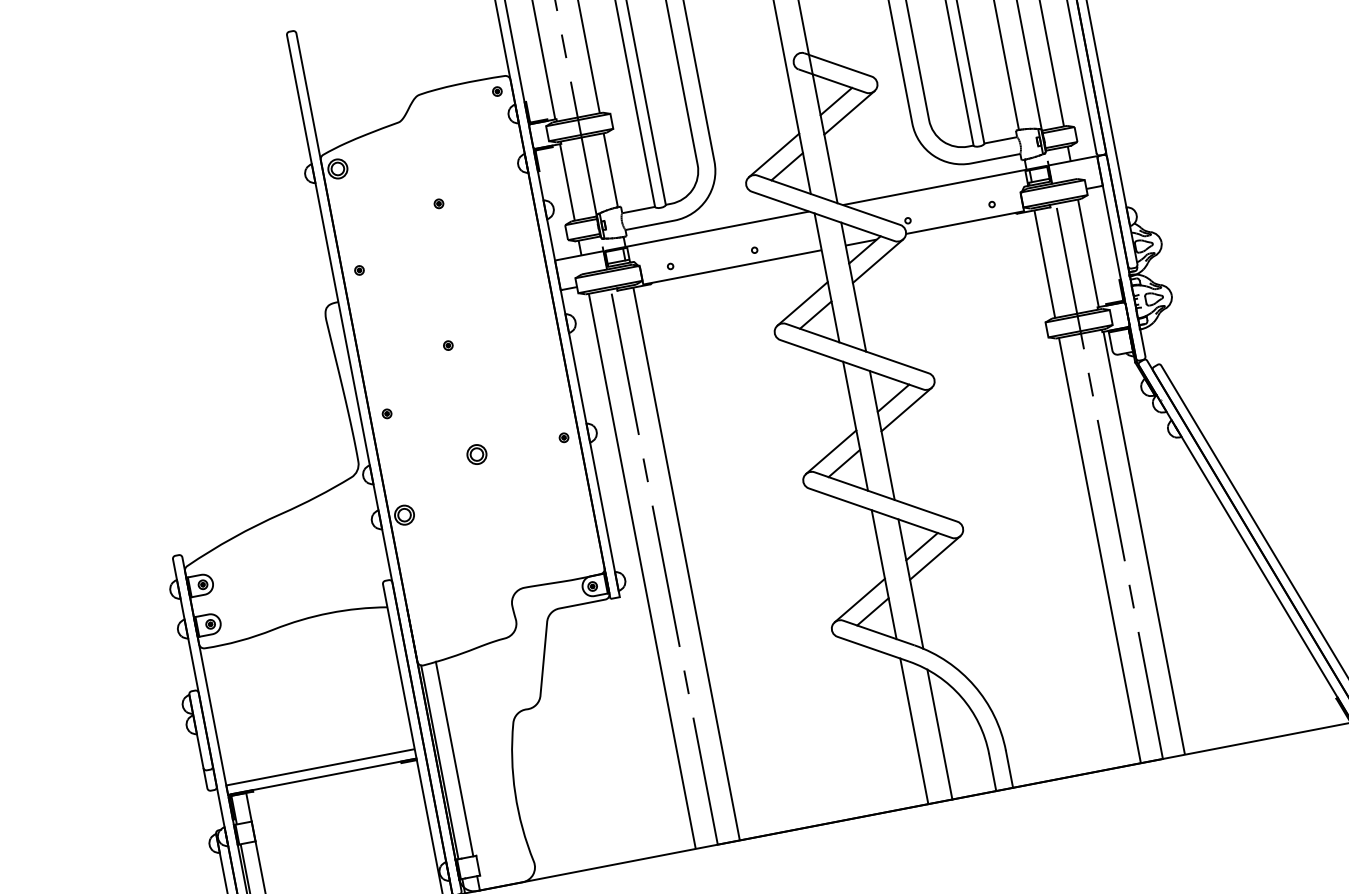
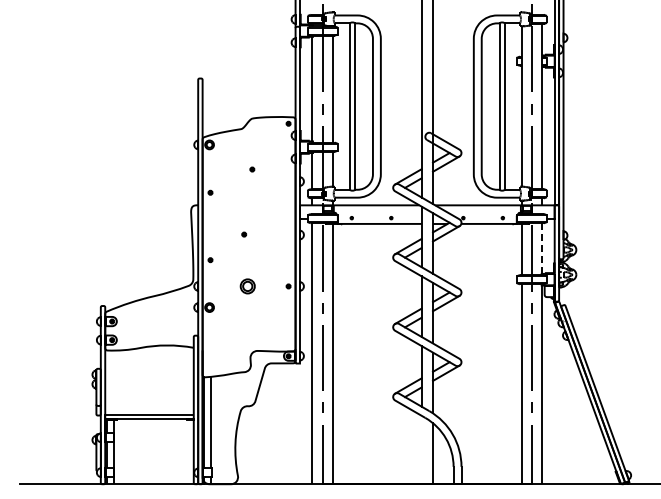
line: (1088, 252) -> (542, 248), solid -> dashed
part: (476, 454) -> (247, 286), size x1.6
line: (913, 730) -> (421, 449), removed

